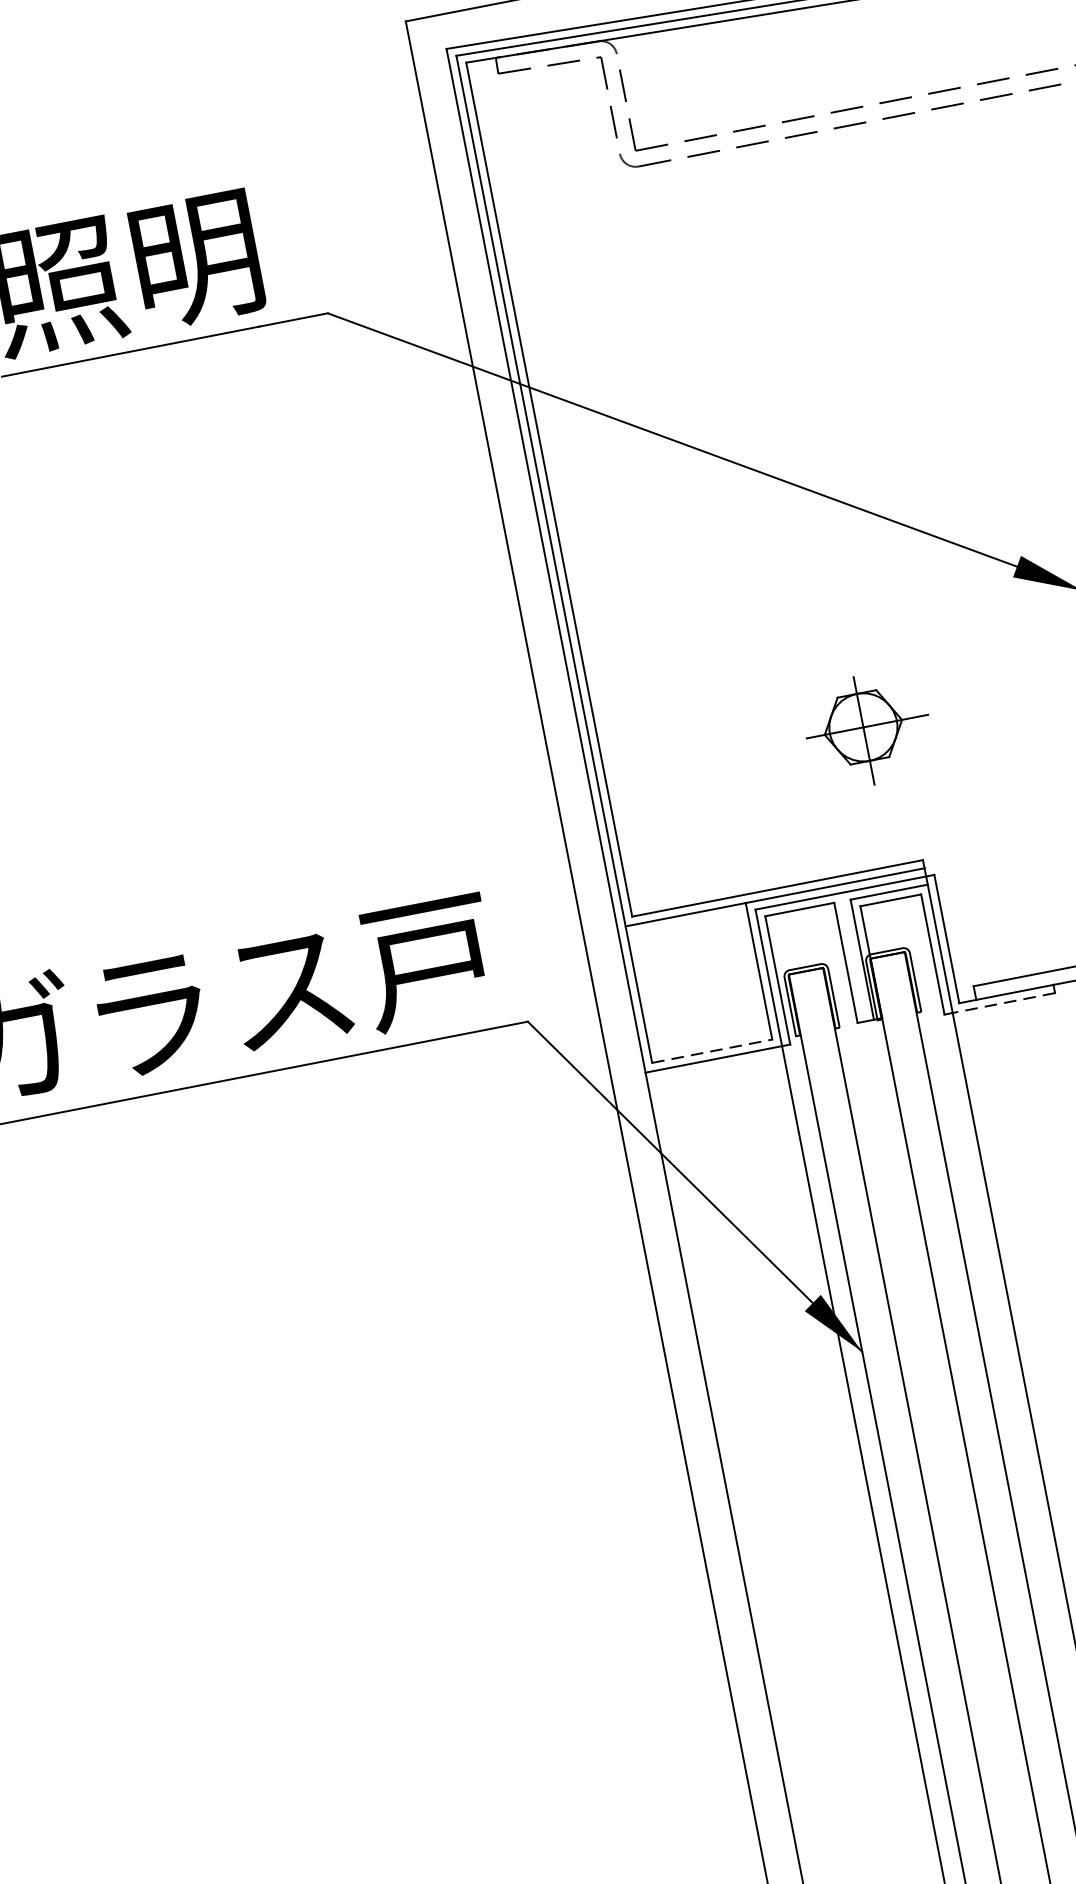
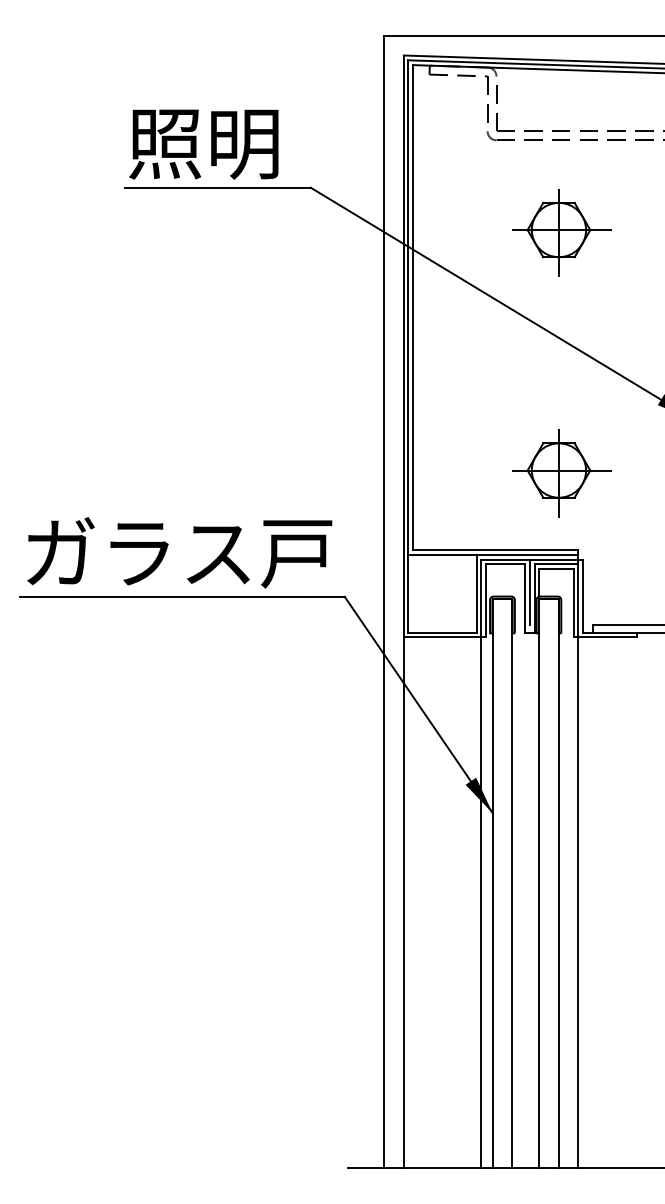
part: (784, 306) -> (561, 232), added
part: (866, 730) -> (561, 473), size x1.43
line: (851, 949) -> (529, 591), added
line: (1002, 1003) -> (606, 637), dashed -> solid
line: (713, 1050) -> (443, 632), dashed -> solid

